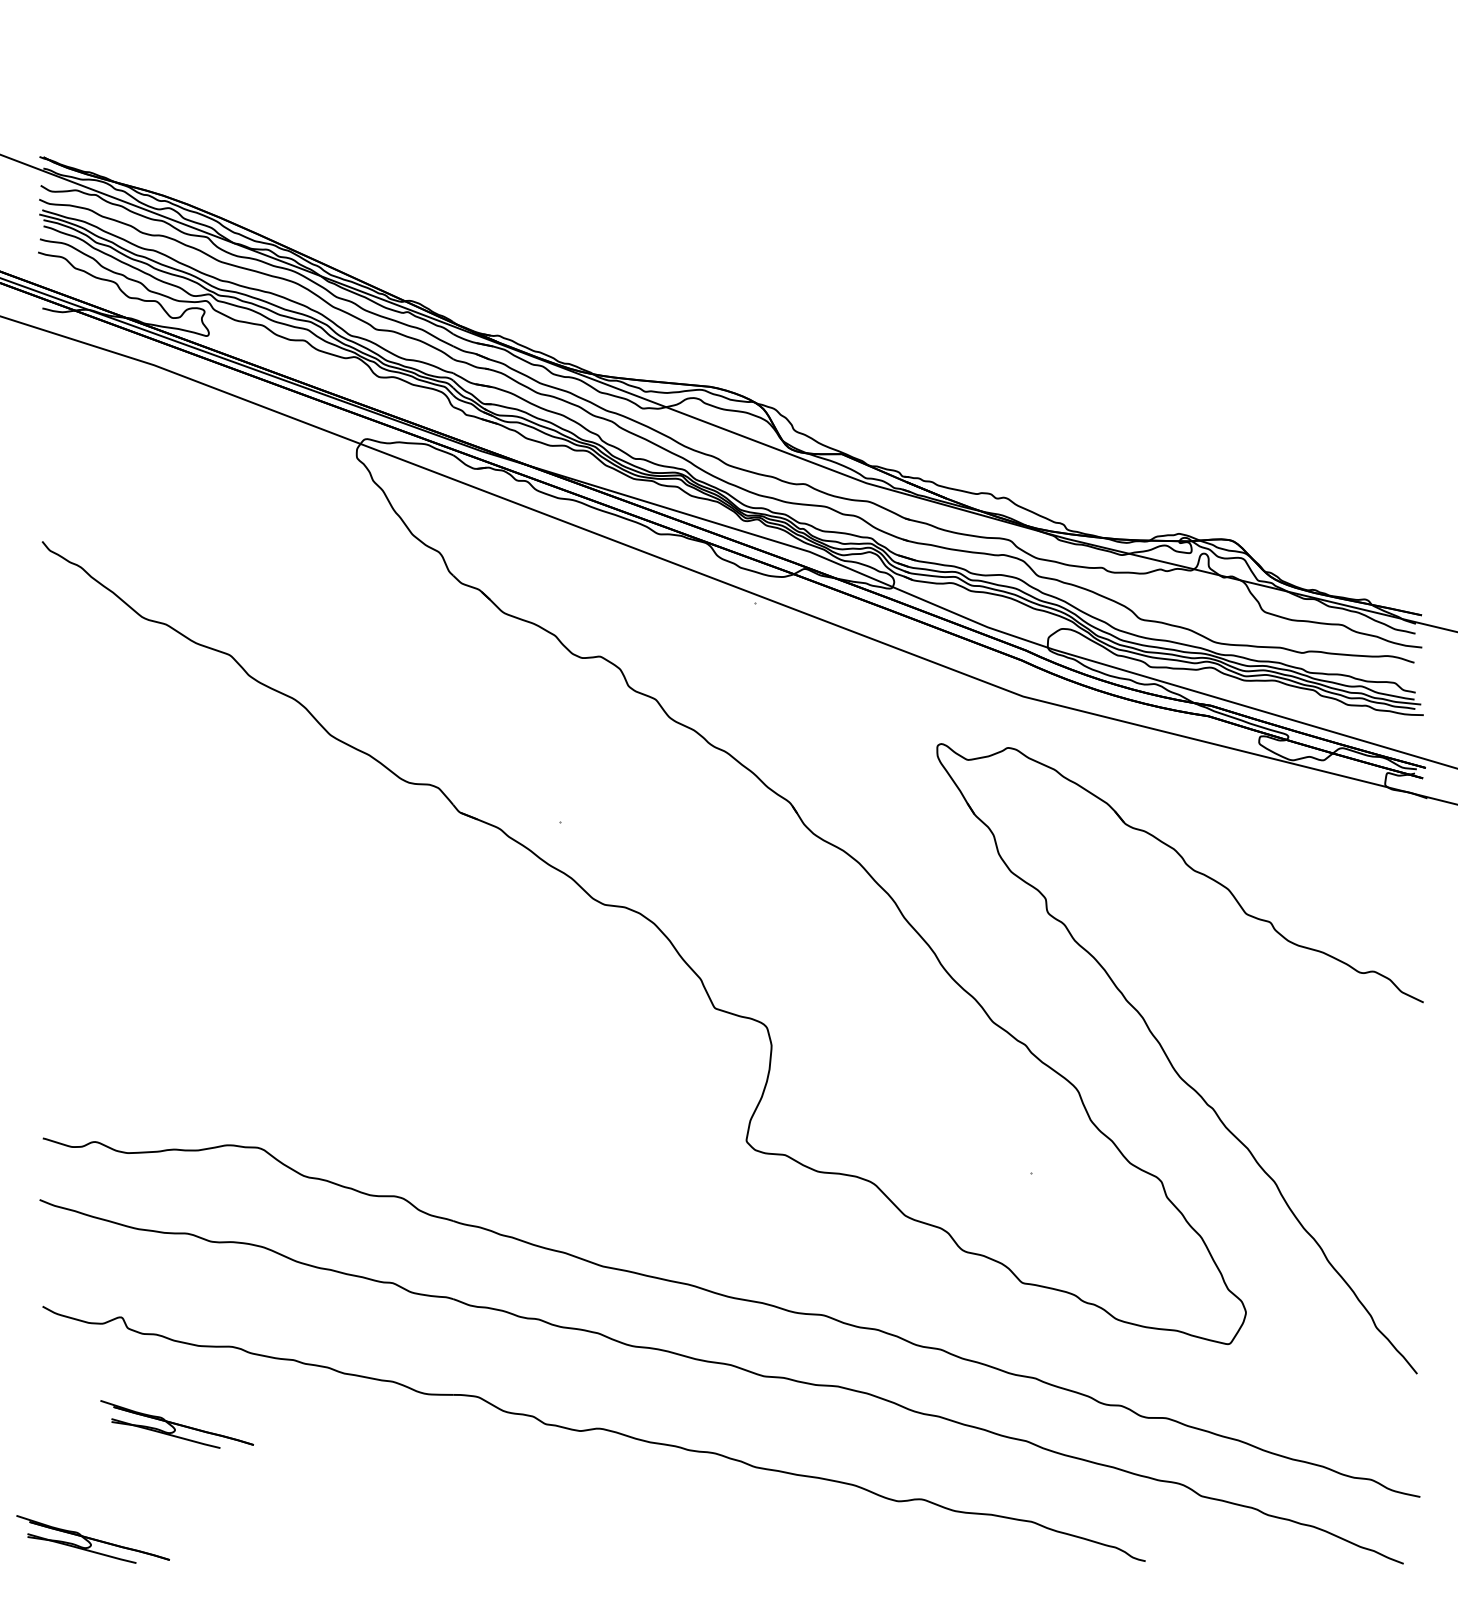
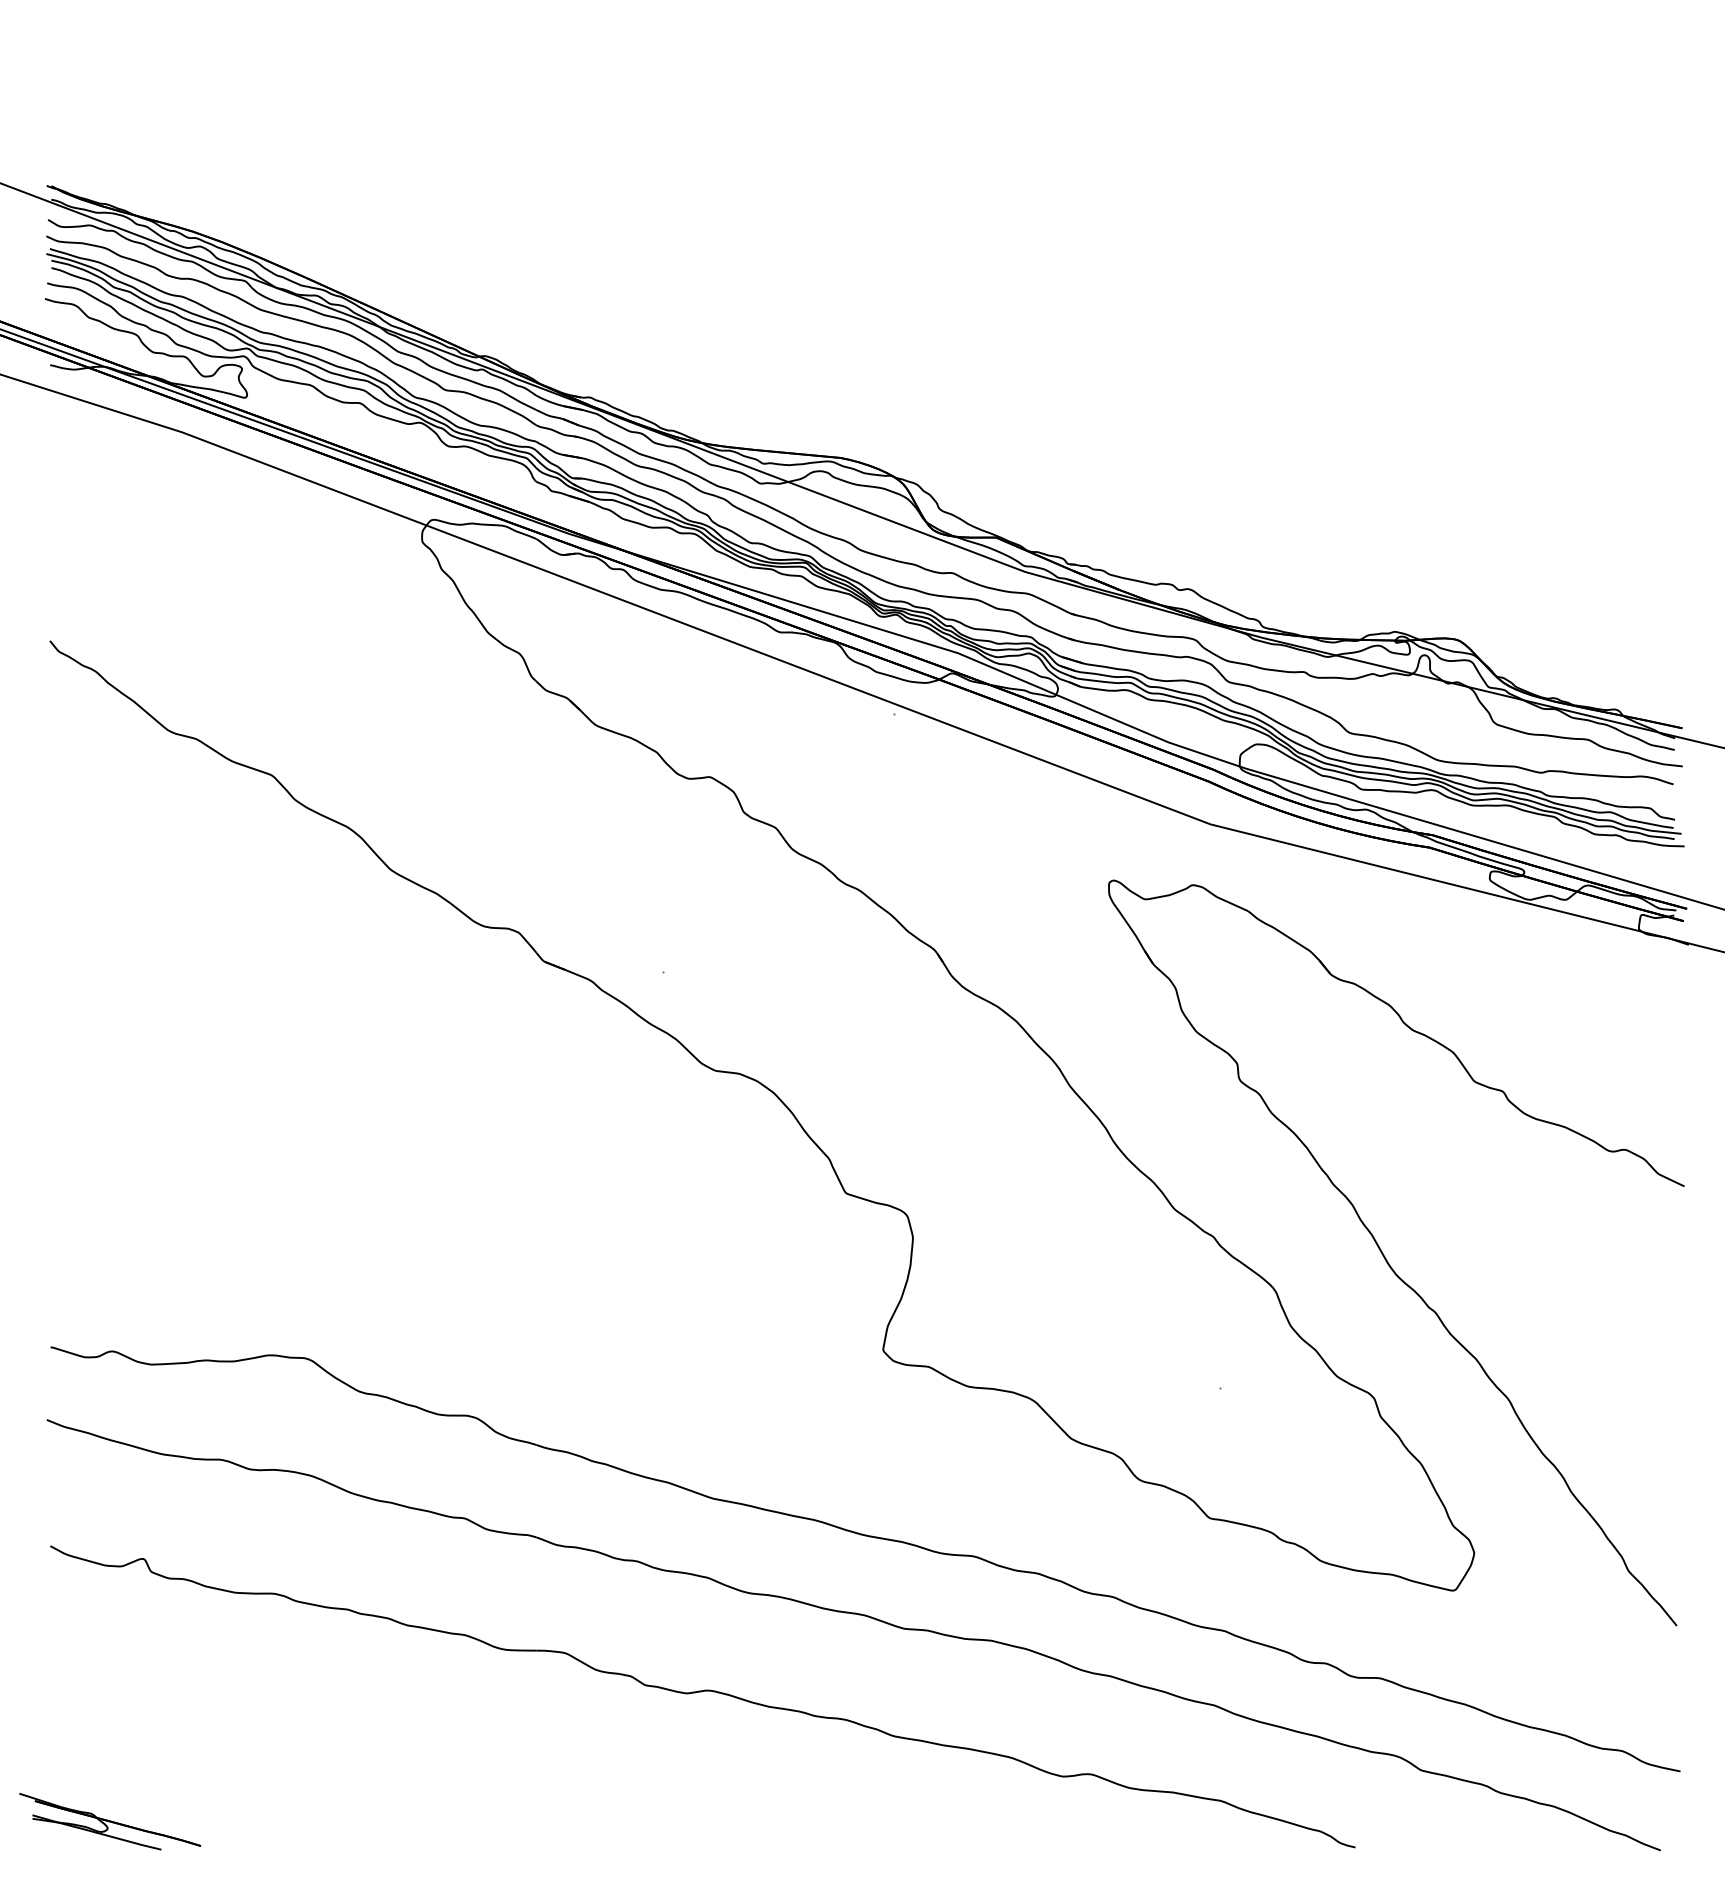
part: (176, 1424) -> (208, 1685), removed

